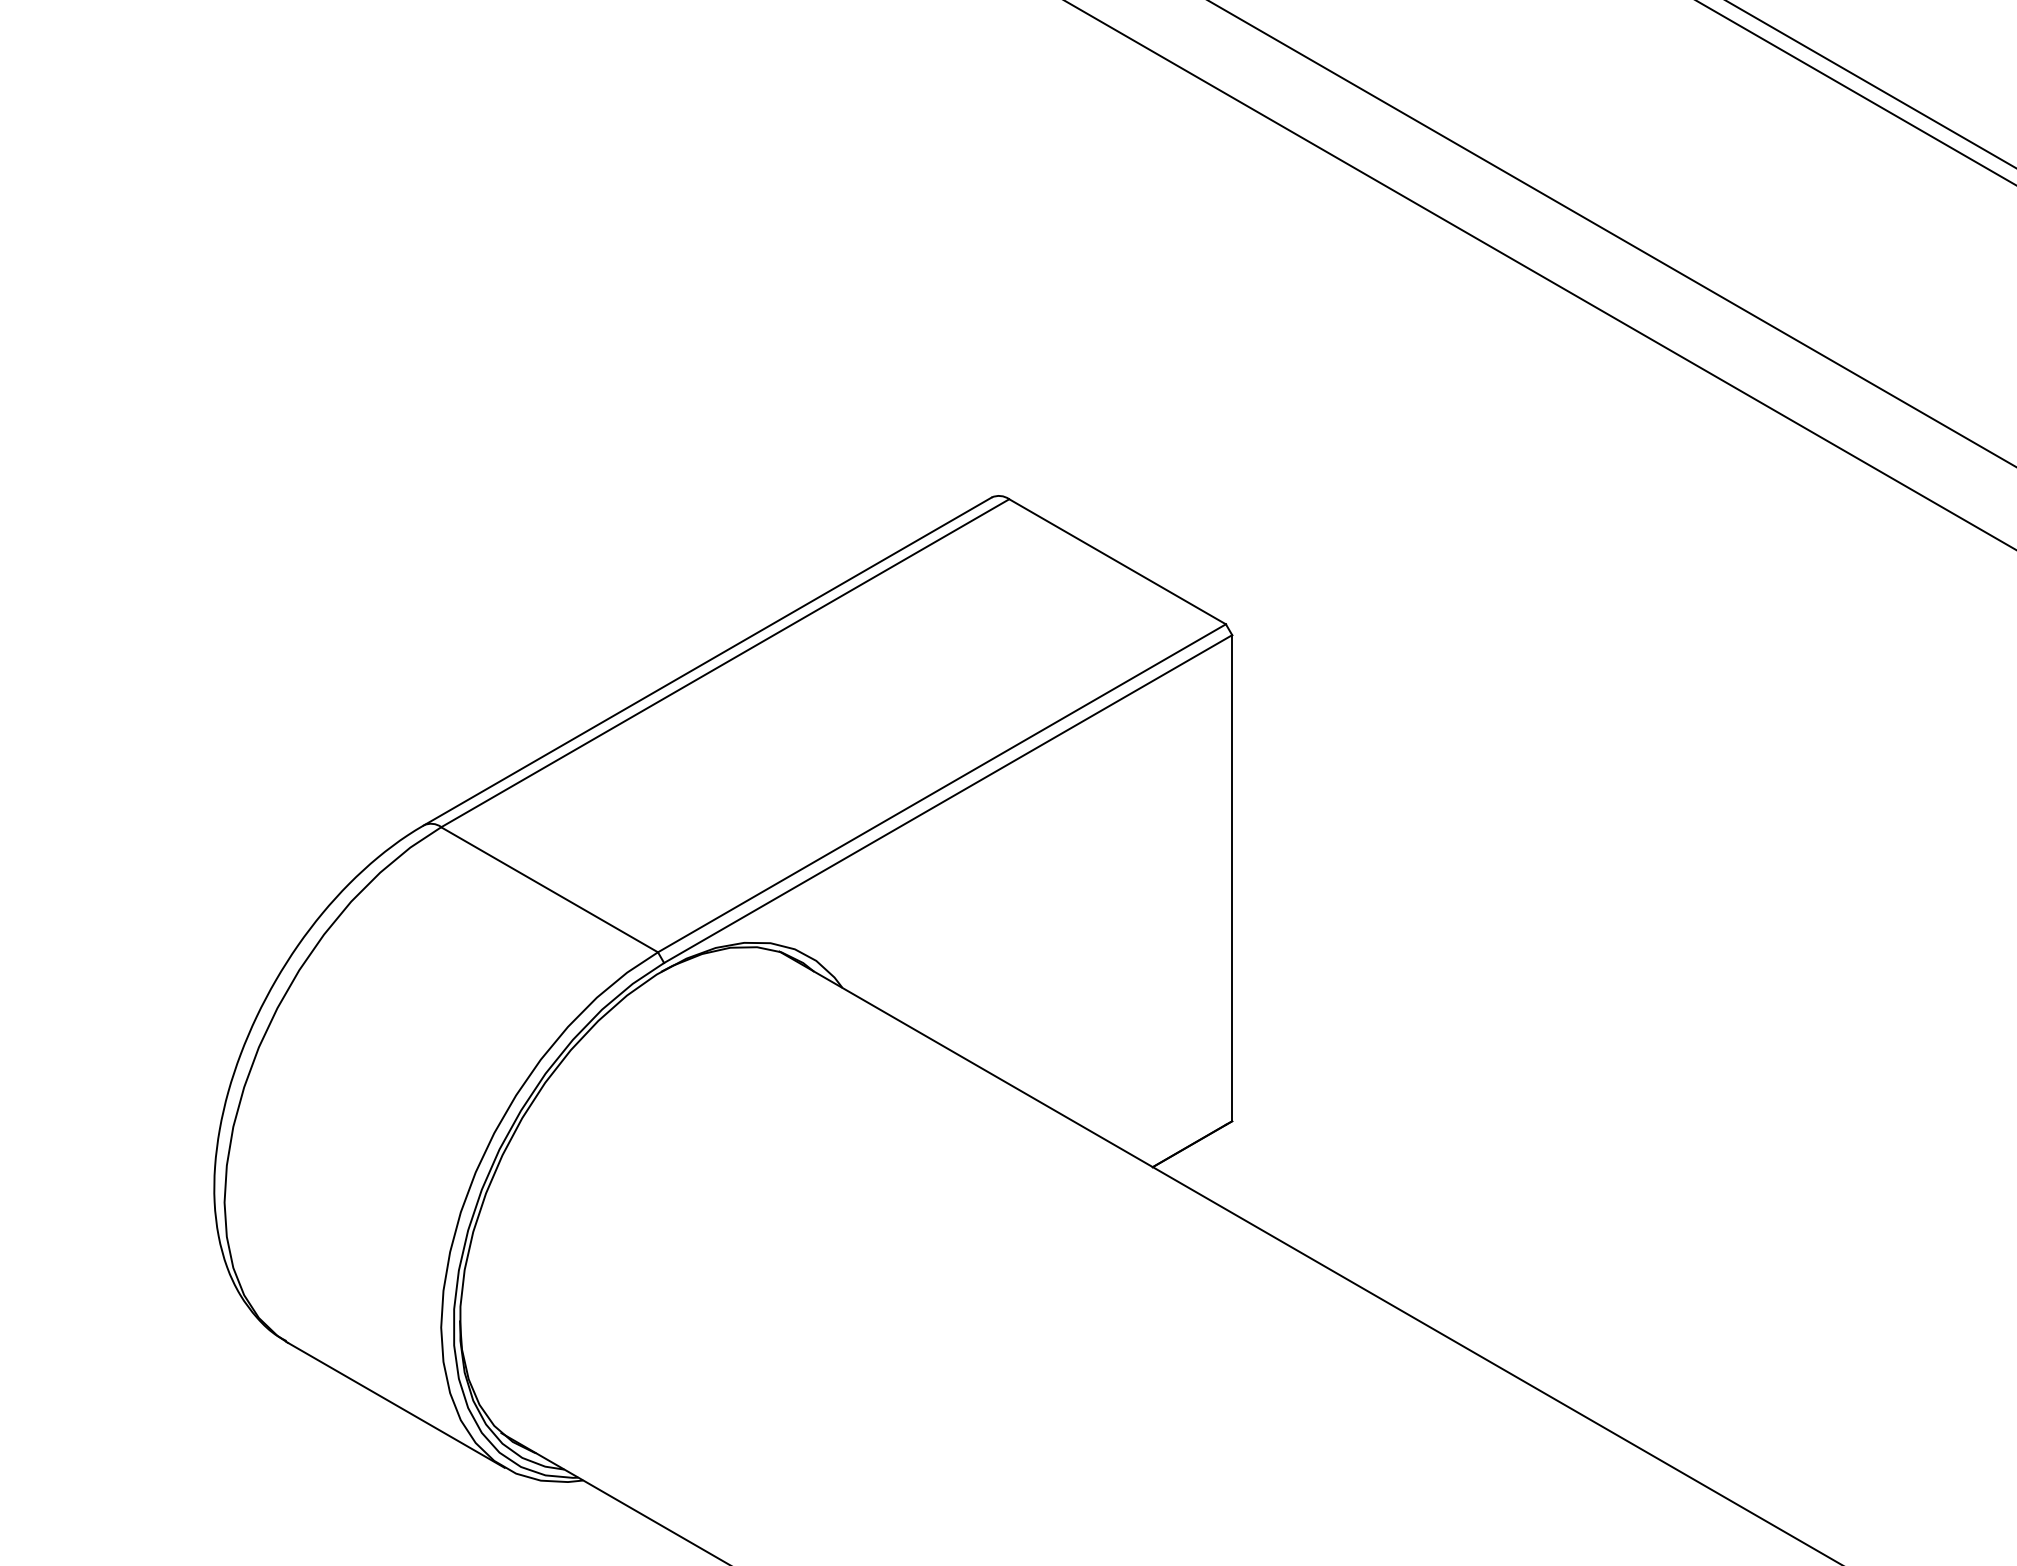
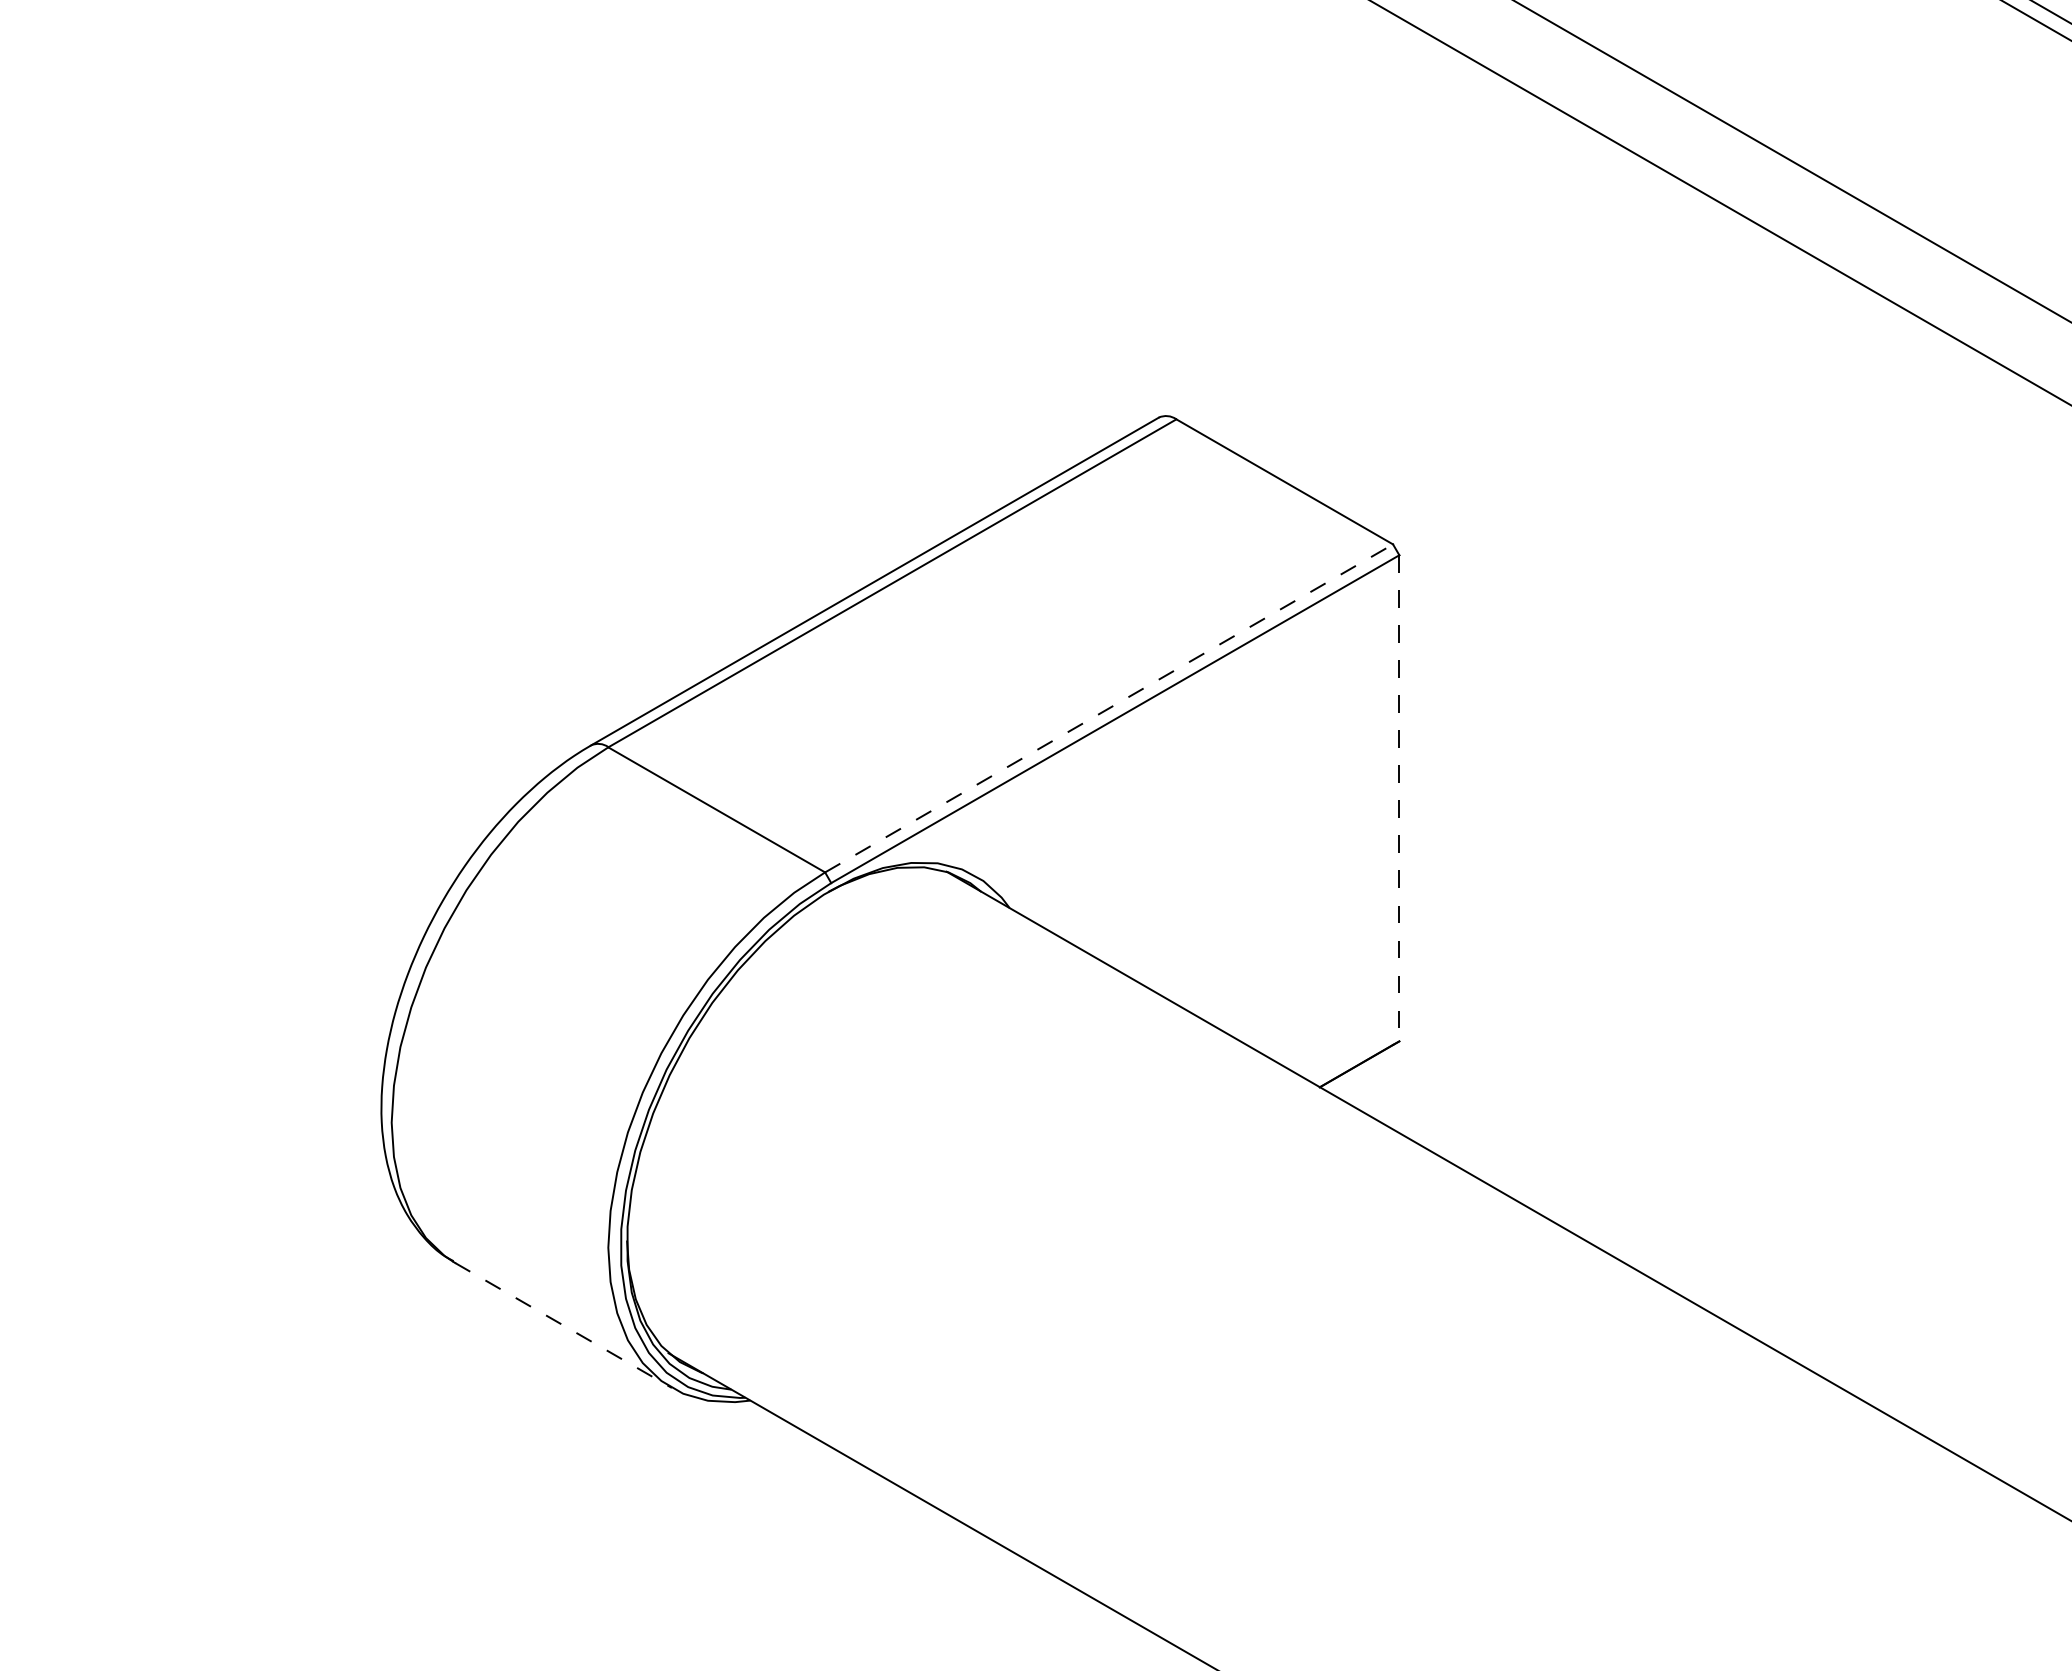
line: (942, 788) -> (1109, 708), solid -> dashed
line: (1232, 878) -> (1399, 798), solid -> dashed
line: (396, 1405) -> (563, 1325), solid -> dashed

